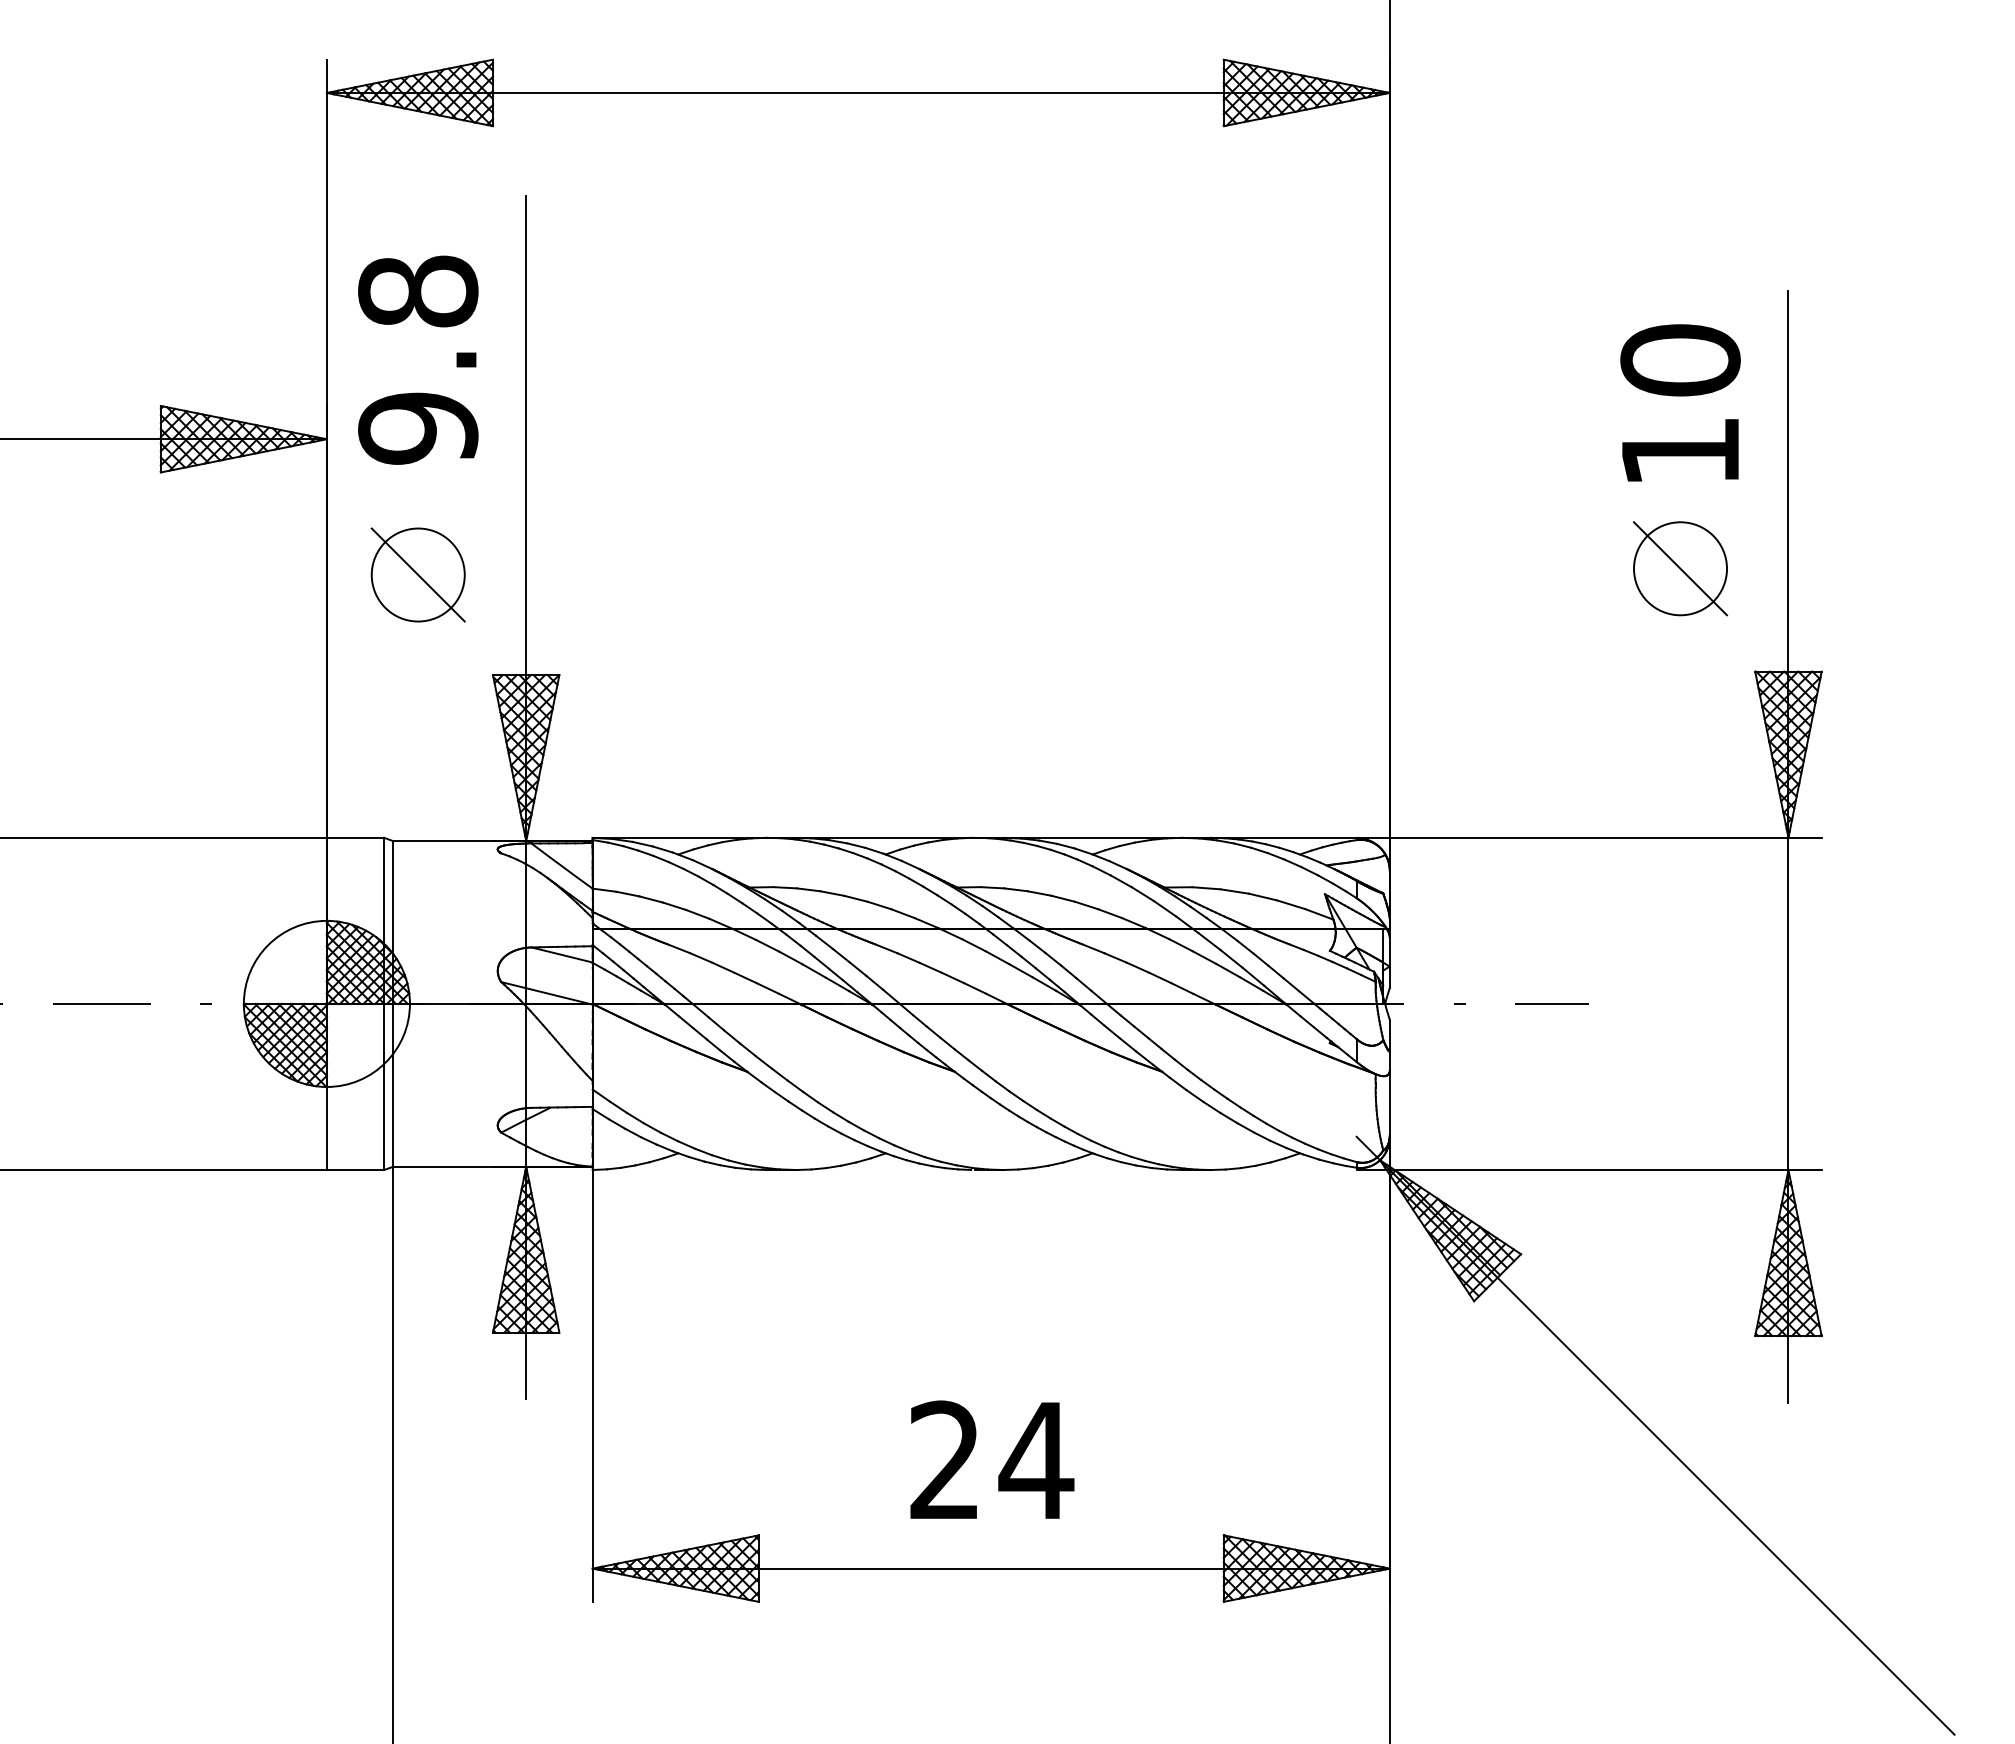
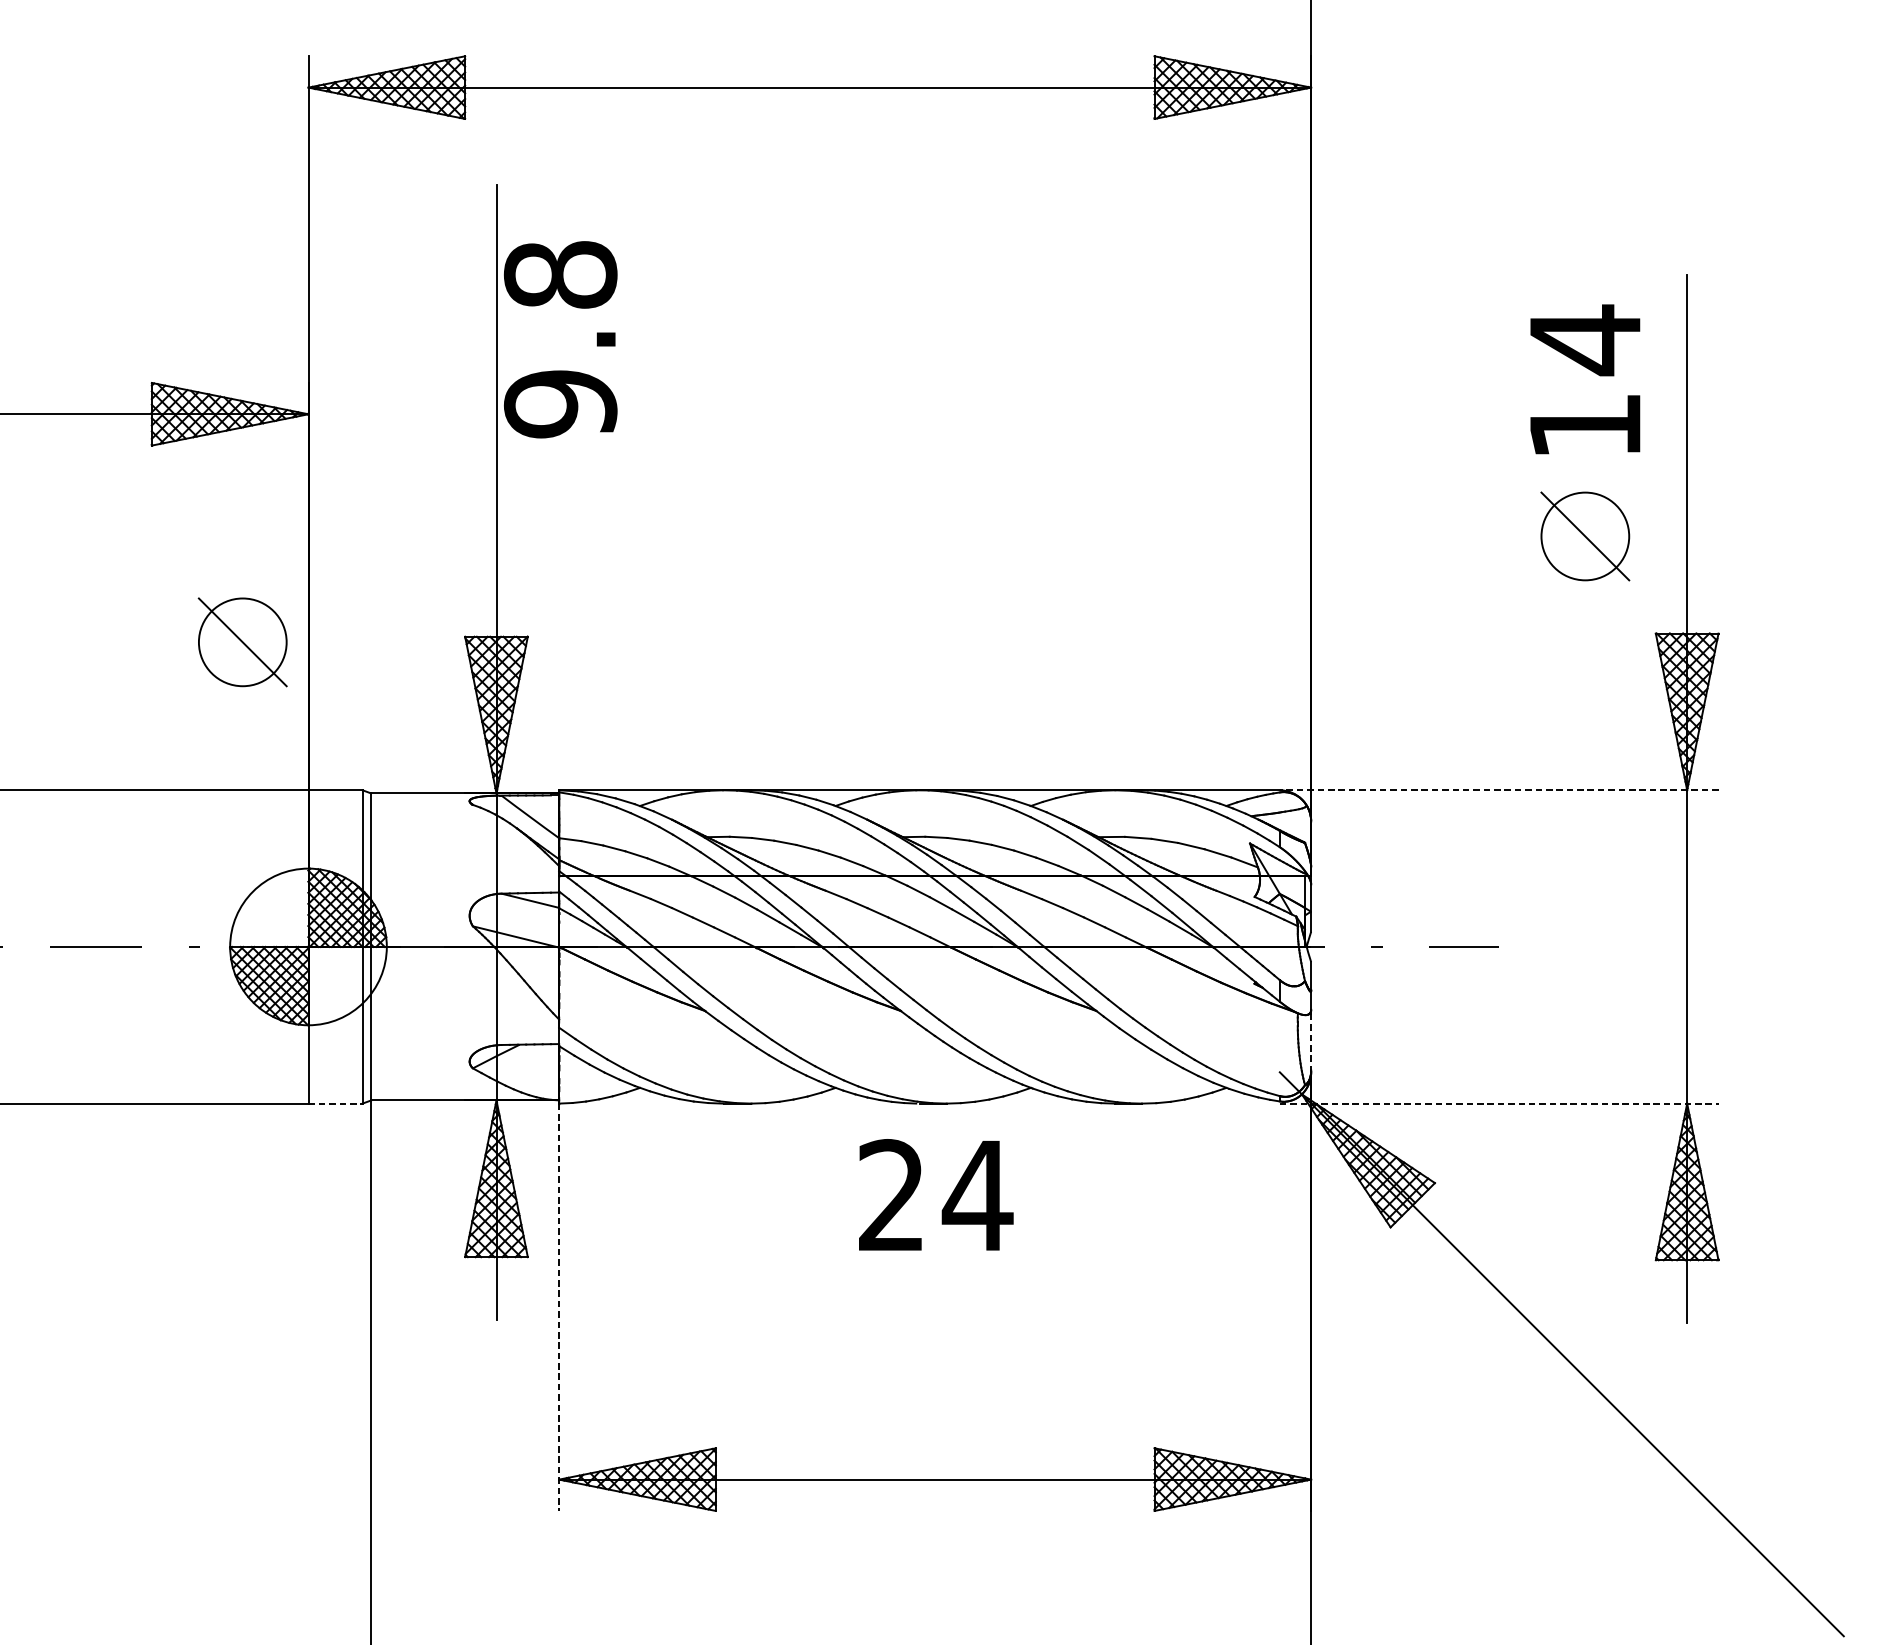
text: (418, 359) -> (560, 339), moved
text: (1680, 360) -> (1585, 340), 10 -> 14
part: (417, 574) -> (242, 641), moved
line: (1589, 837) -> (1499, 789), solid -> dashed
line: (1389, 1105) -> (1310, 1042), solid -> dashed
line: (355, 1170) -> (335, 1104), solid -> dashed
line: (1589, 1170) -> (1499, 1104), solid -> dashed
line: (592, 1385) -> (559, 1306), solid -> dashed
text: (992, 1459) -> (936, 1194), moved

